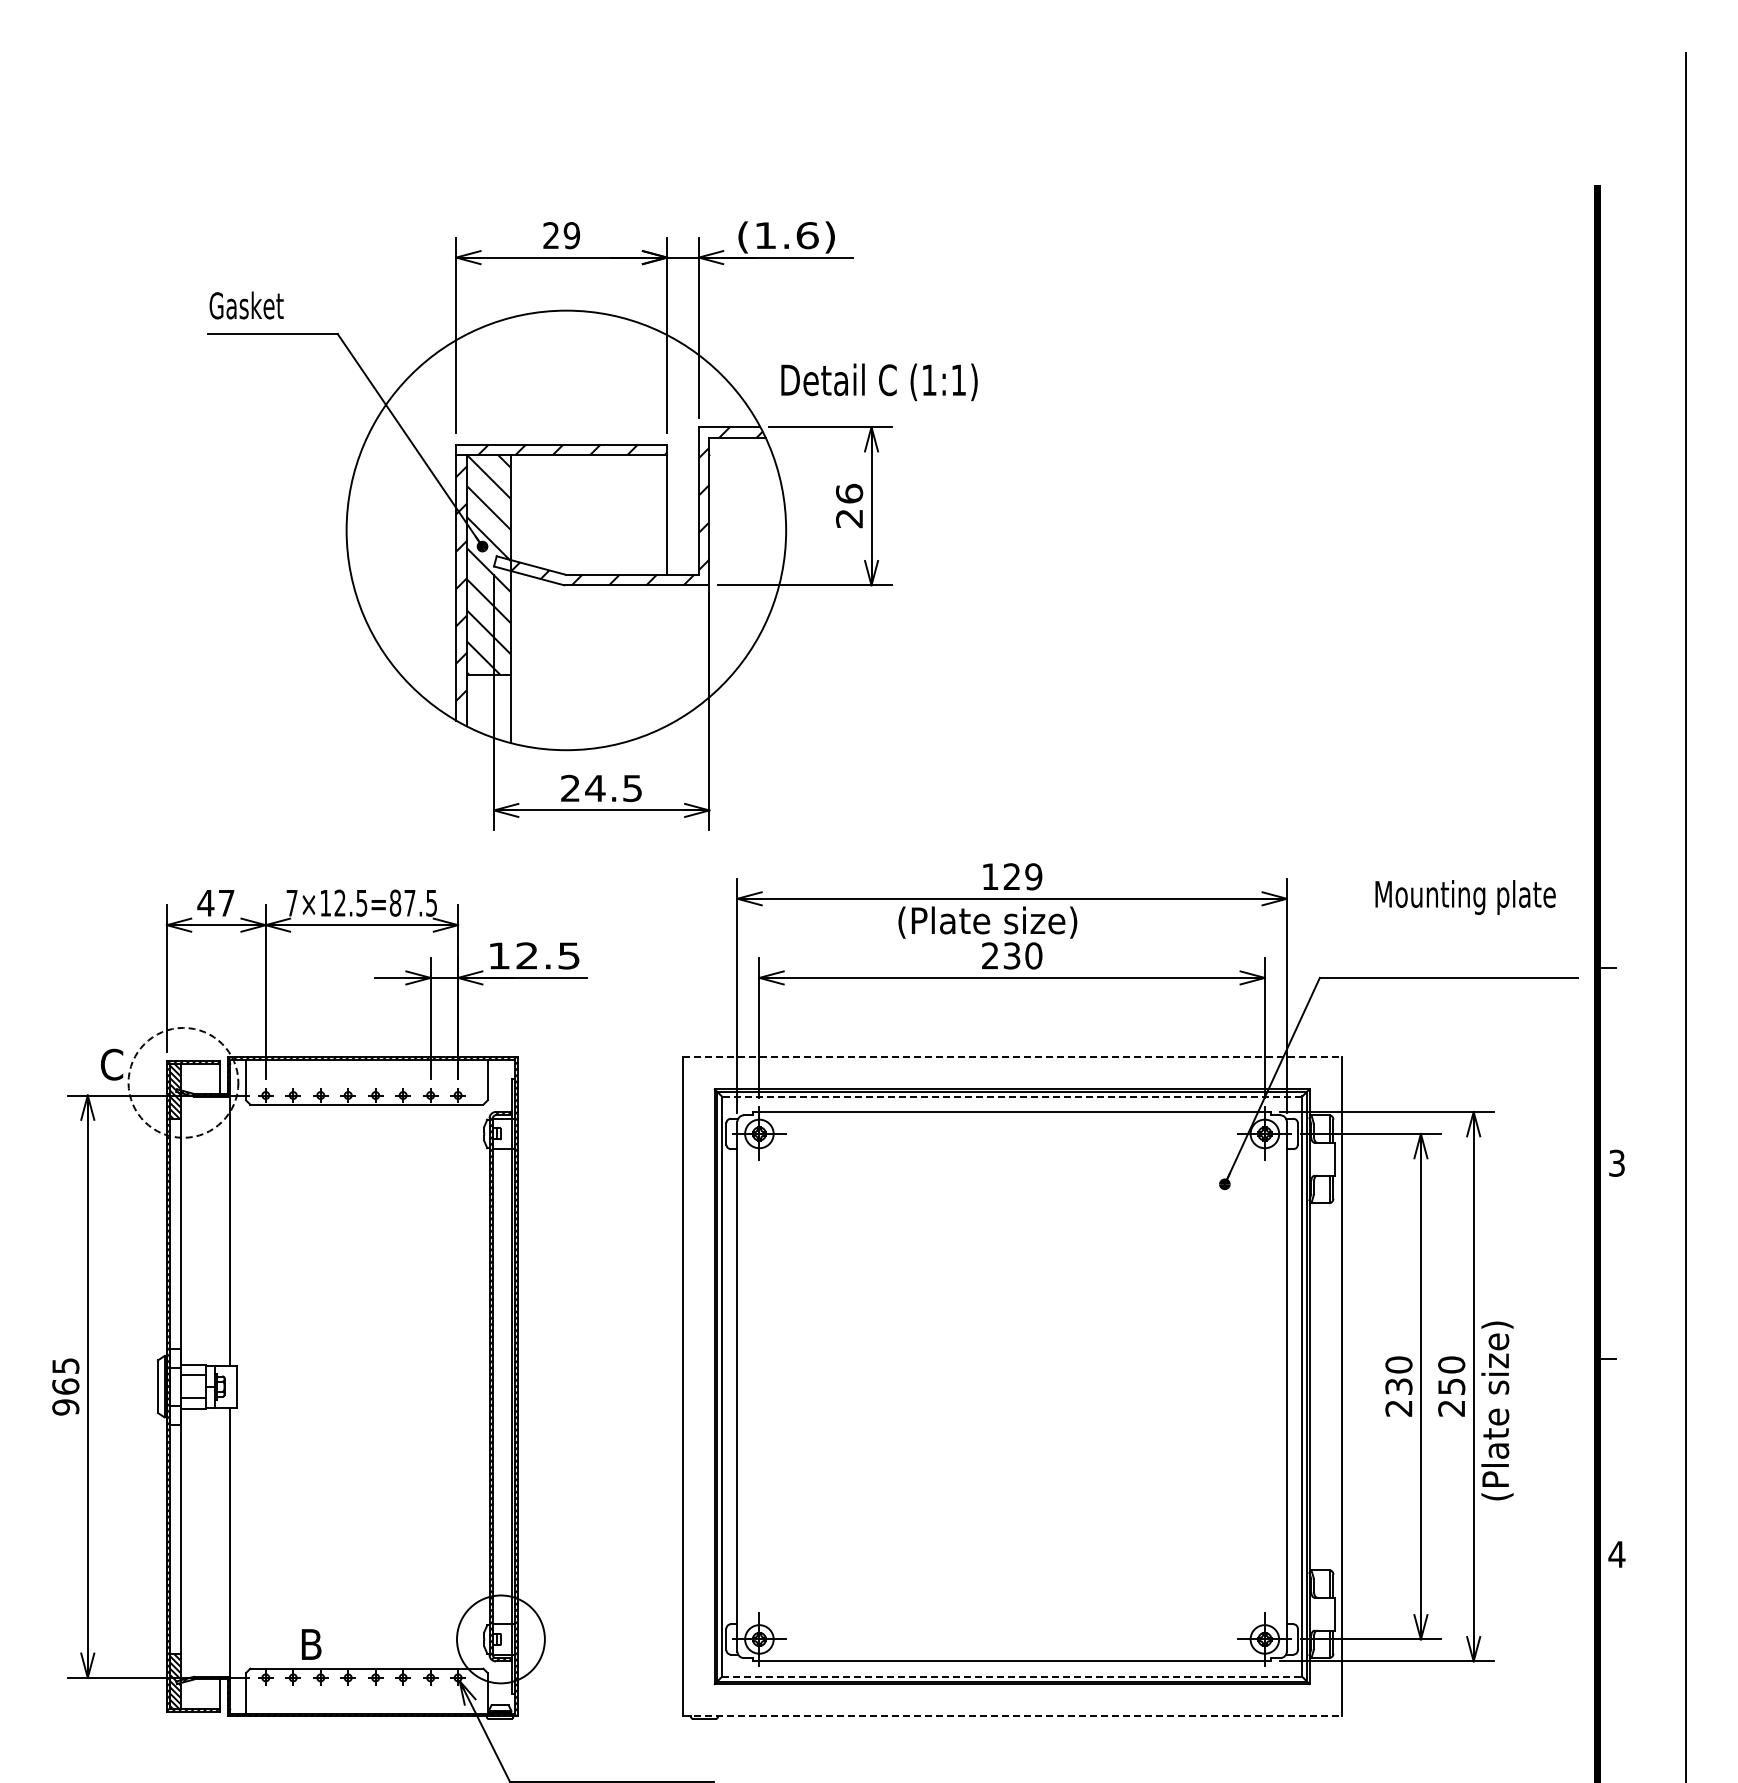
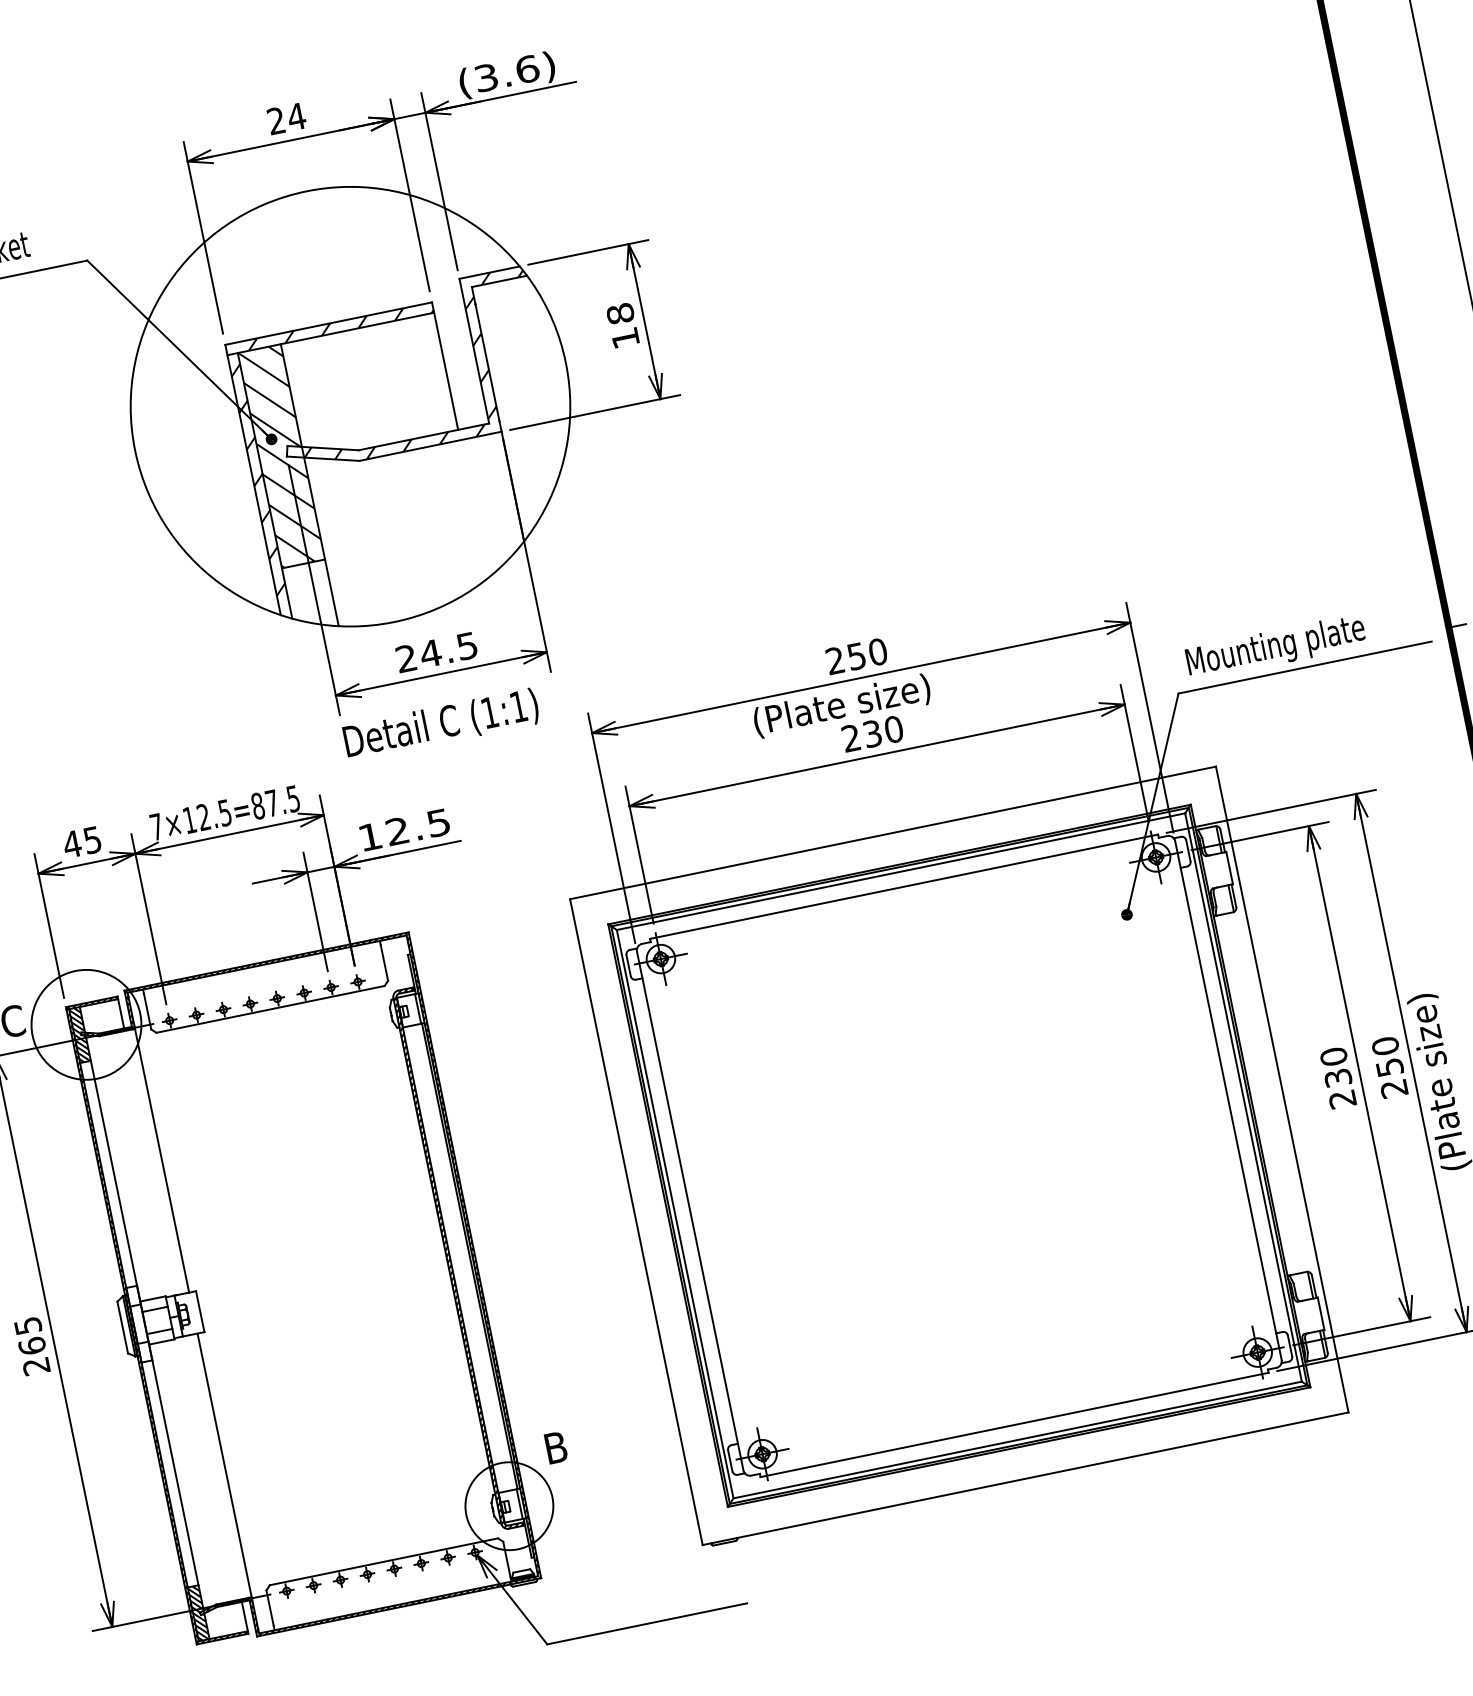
text: (571, 235) -> (296, 116), 29 -> 24
text: (765, 235) -> (486, 77), (1.6) -> (3.6)
text: (879, 382) -> (441, 724), moved
text: (849, 505) -> (622, 325), 26 -> 18
text: (1012, 876) -> (857, 656), 129 -> 250
text: (1465, 897) -> (1275, 647), moved
text: (226, 903) -> (92, 840), 47 -> 45
line: (1012, 1057) -> (893, 833), dashed -> solid
circle: (183, 1082) -> (86, 1024), dashed -> solid
line: (1011, 1096) -> (900, 871), dashed -> solid
text: (65, 1407) -> (36, 1366), 965 -> 265
text: (311, 1644) -> (556, 1447), moved
line: (1012, 1676) -> (1017, 1439), dashed -> solid
line: (1012, 1716) -> (1025, 1478), dashed -> solid

